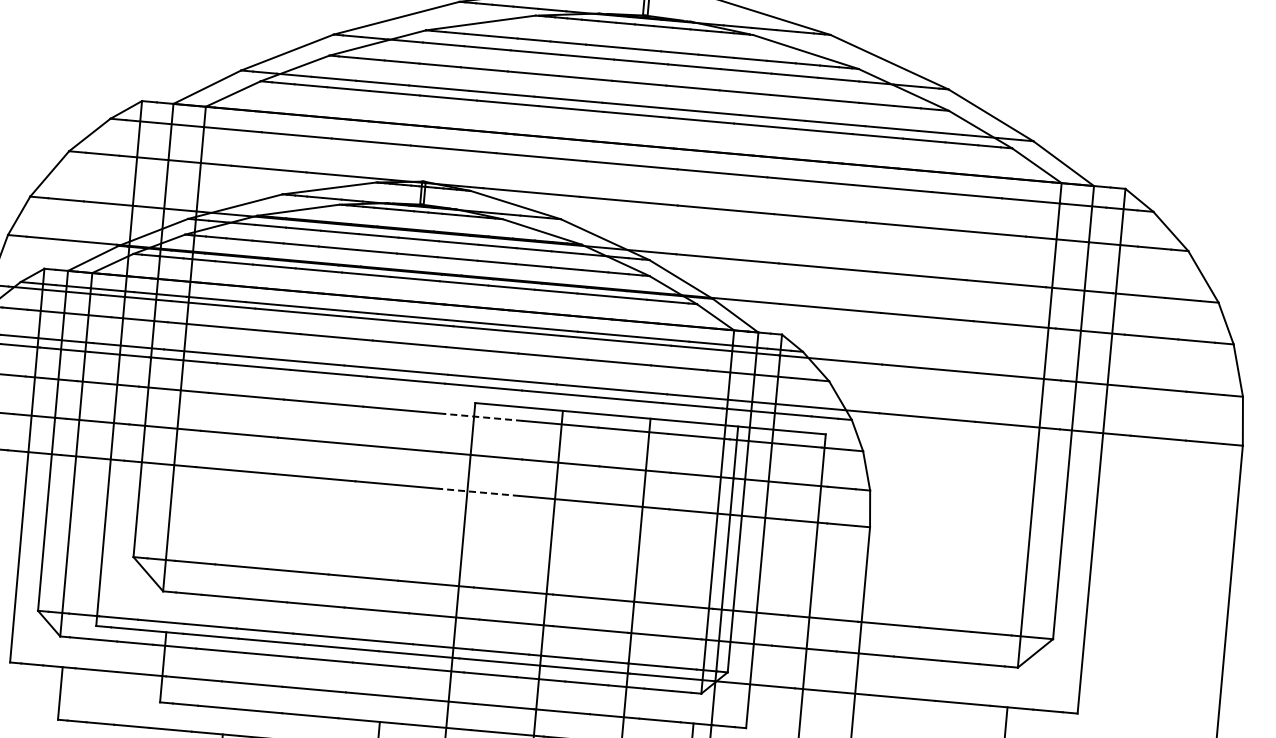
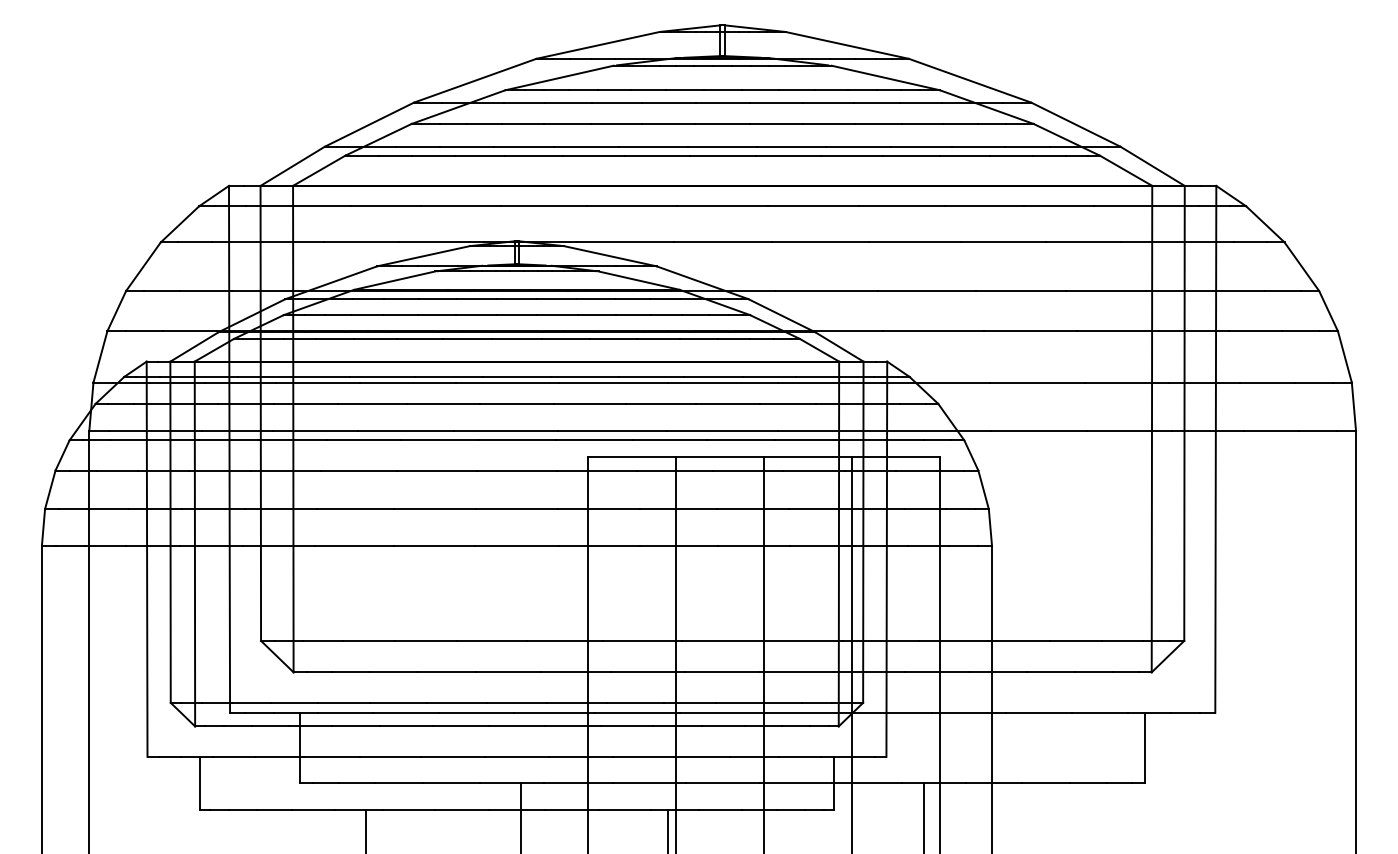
line: (483, 417) -> (597, 470), dashed -> solid
line: (479, 492) -> (599, 545), dashed -> solid

